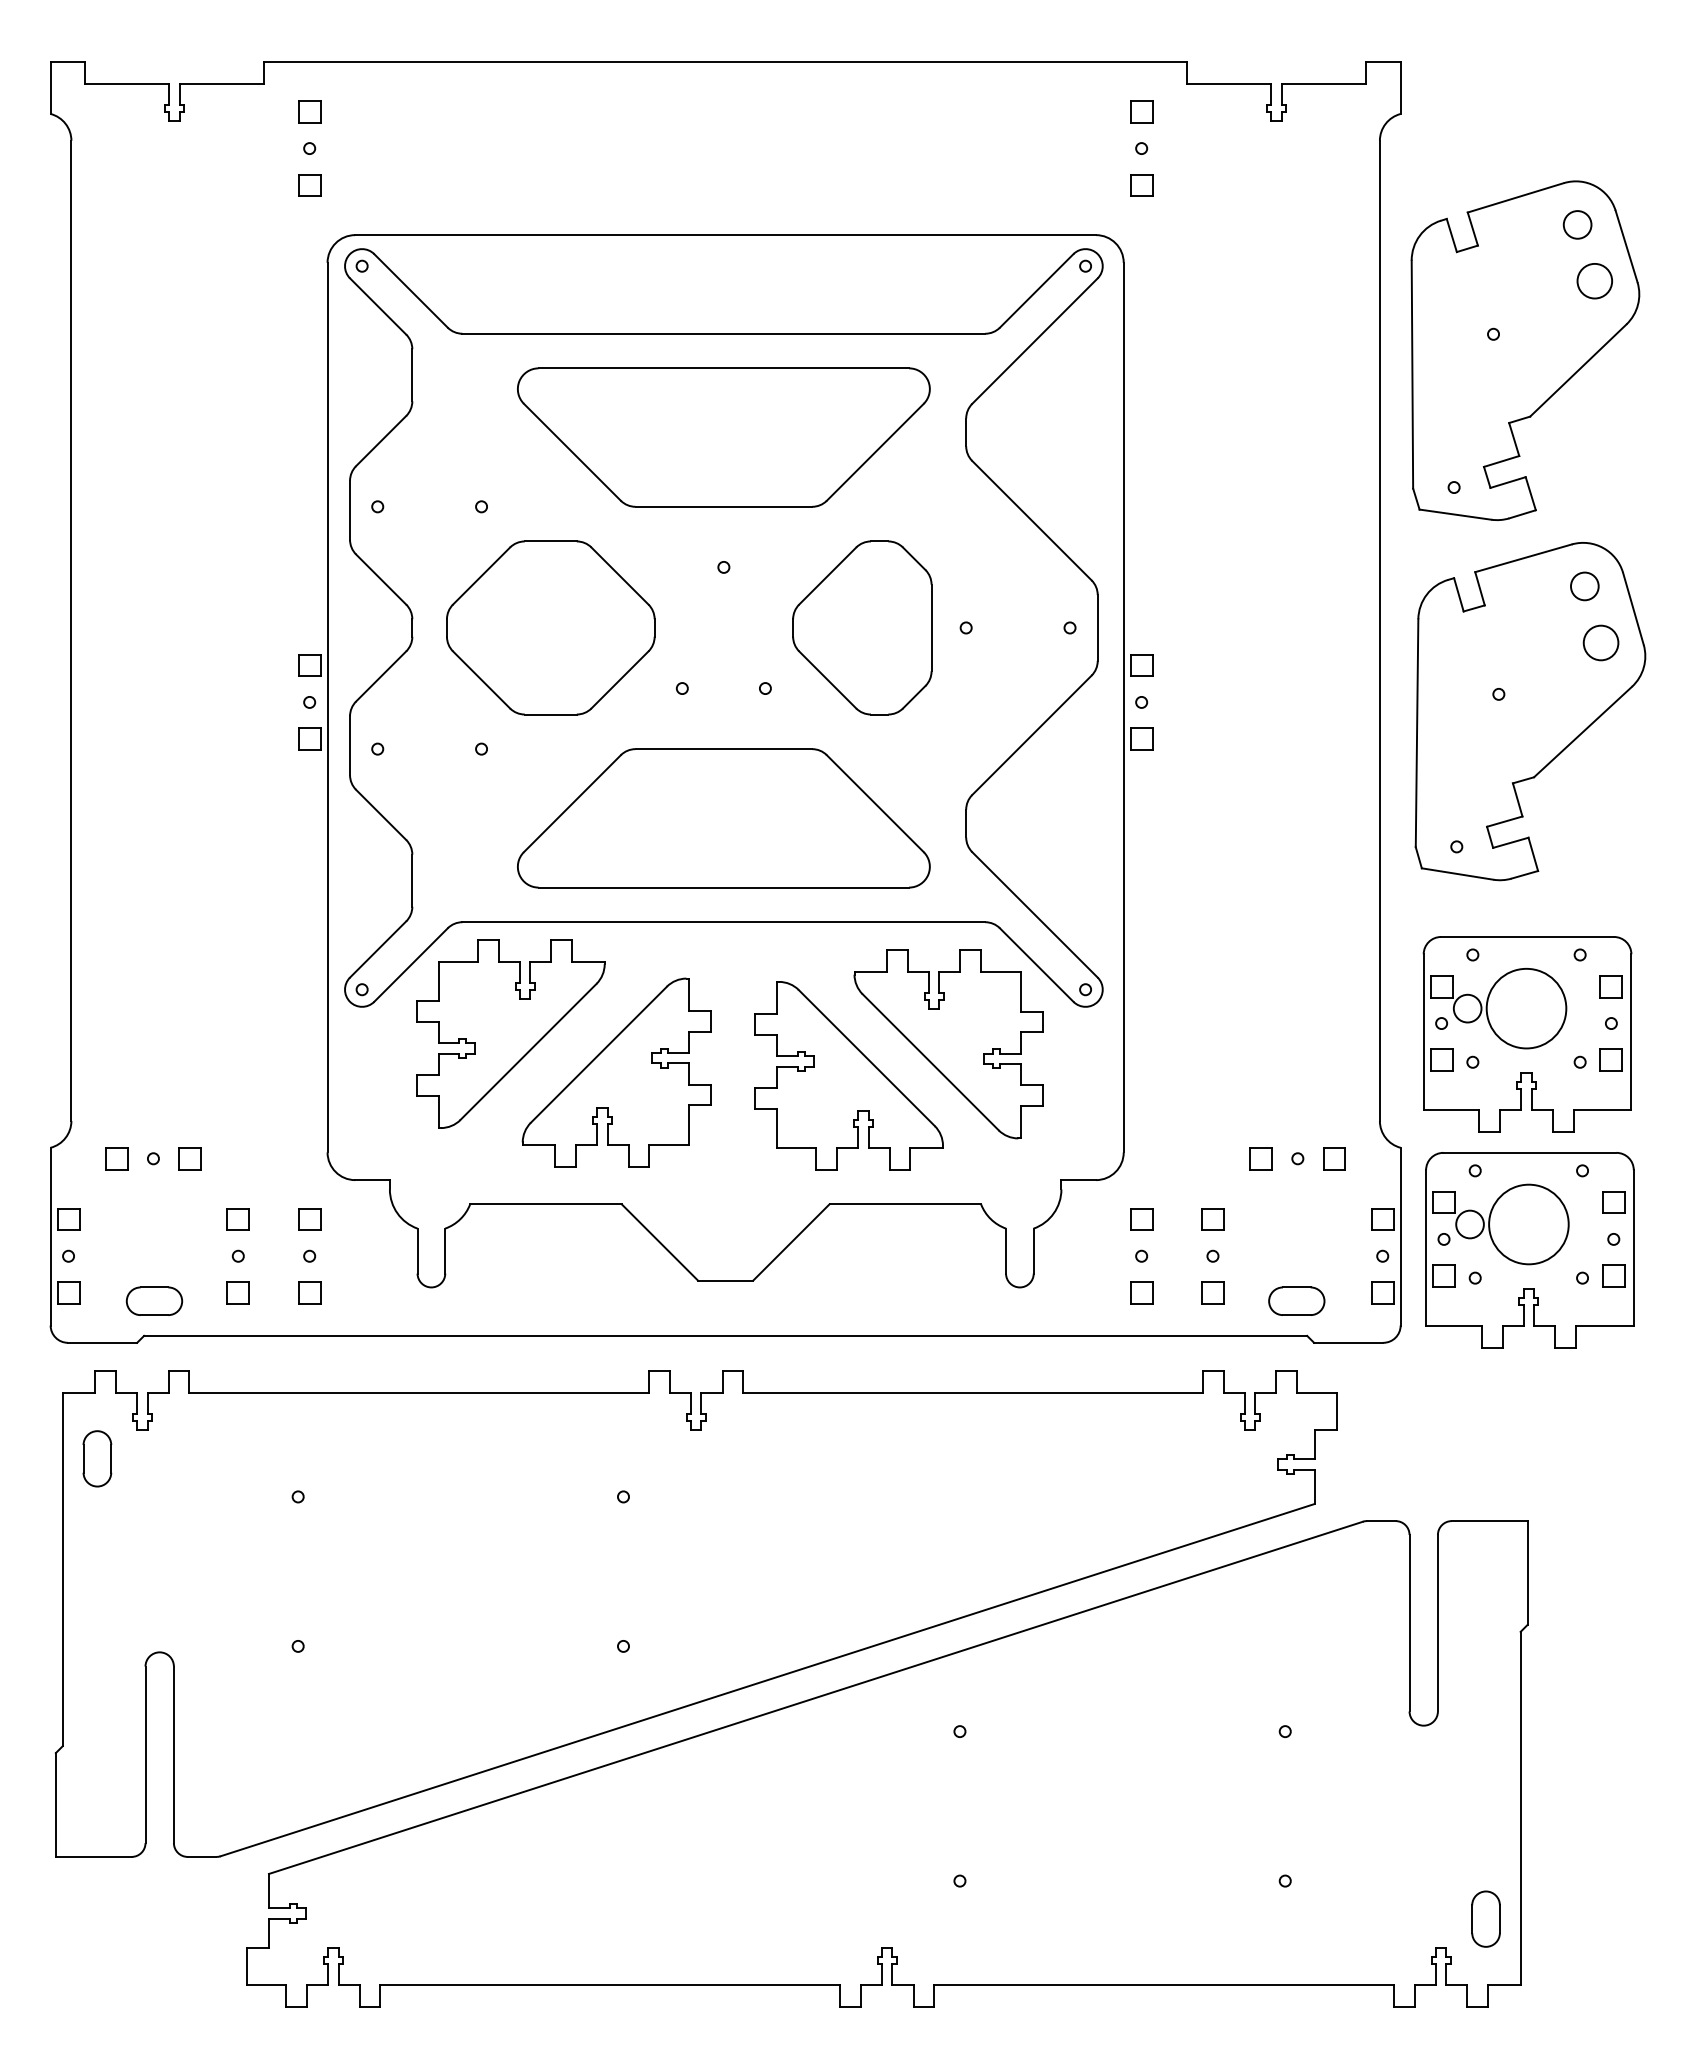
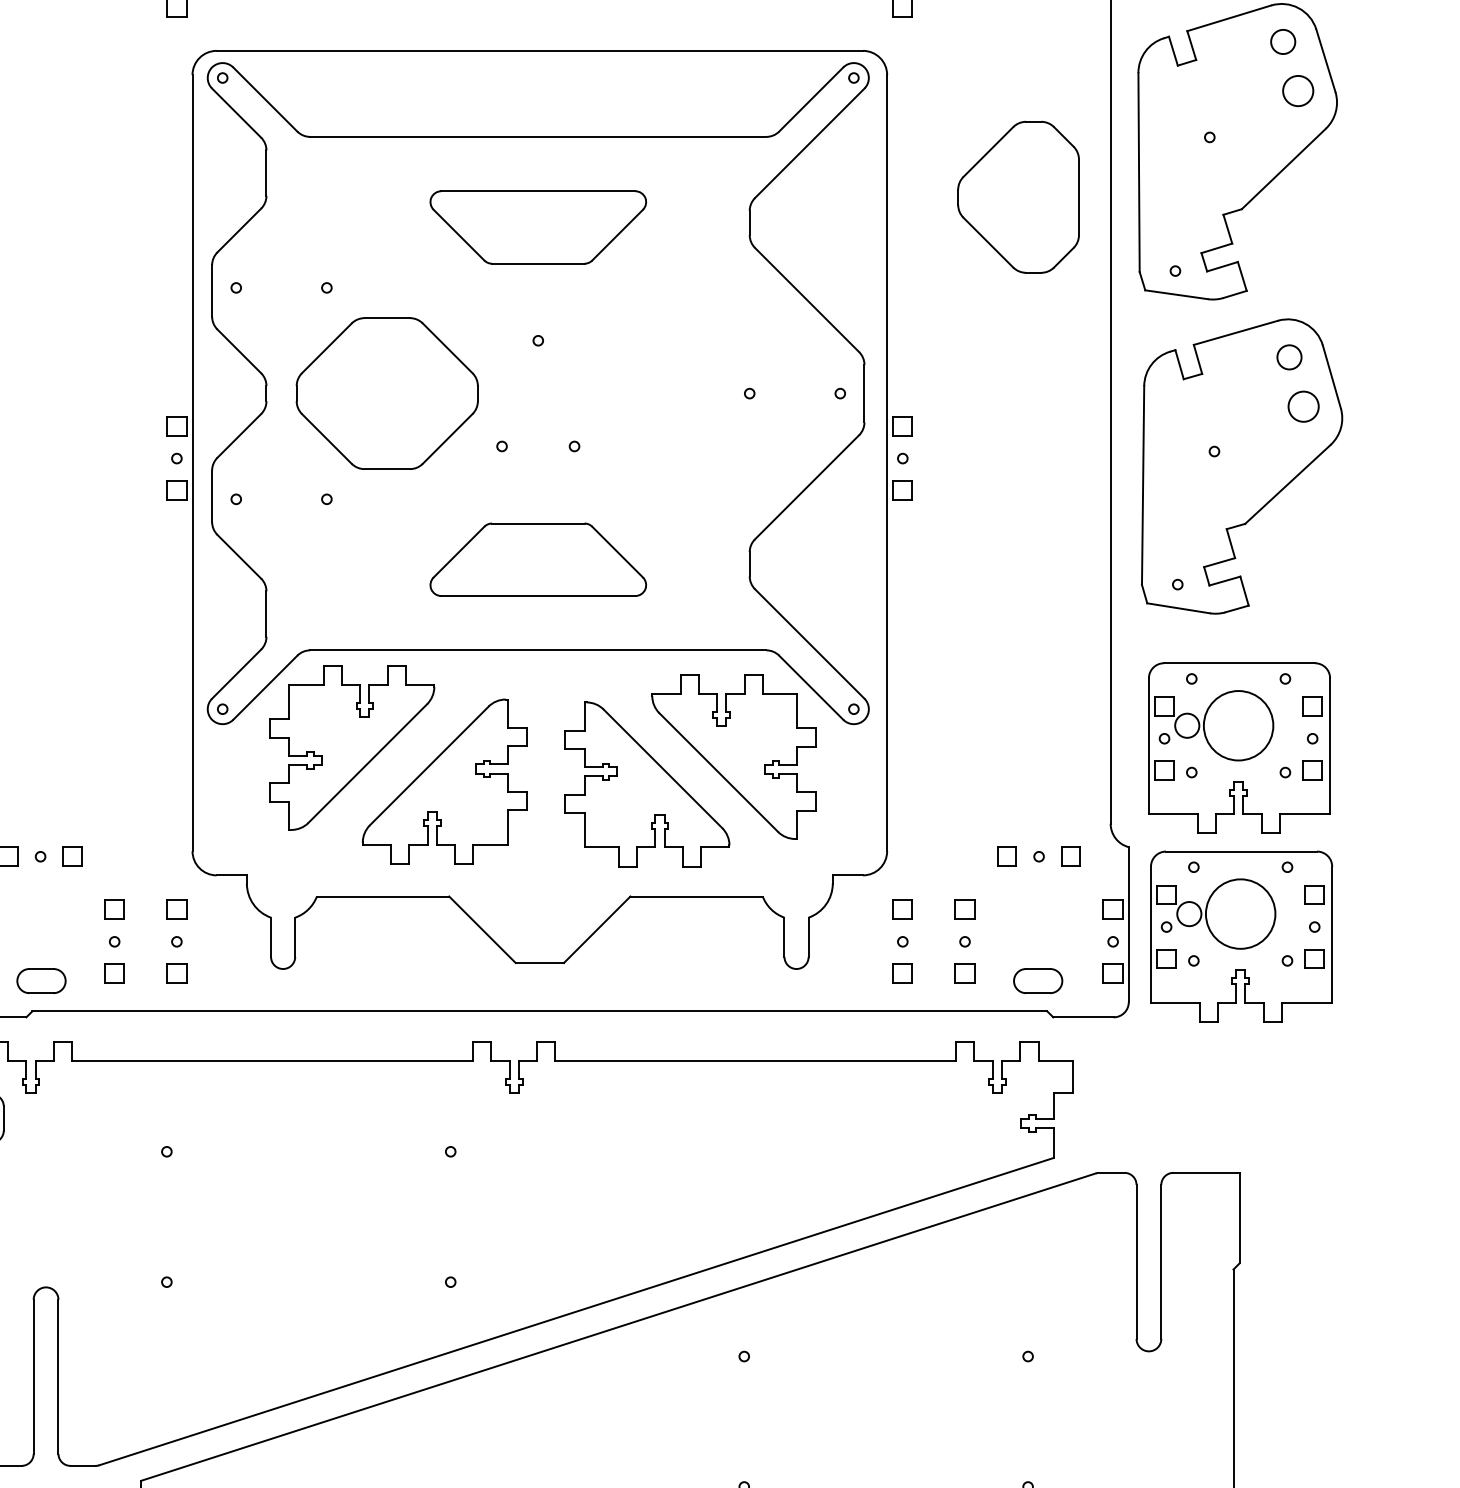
part: (723, 437) -> (537, 227), size x0.6
part: (862, 627) -> (1018, 196), moved
part: (723, 818) -> (537, 559), size x0.6

